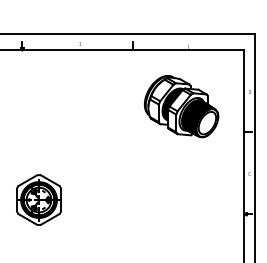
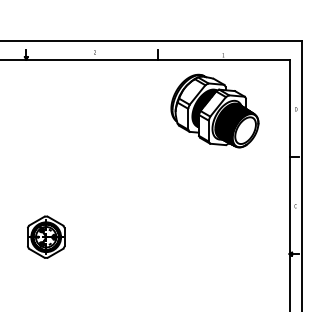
part: (181, 106) -> (214, 110), moved
part: (39, 199) -> (46, 236), size x0.7

